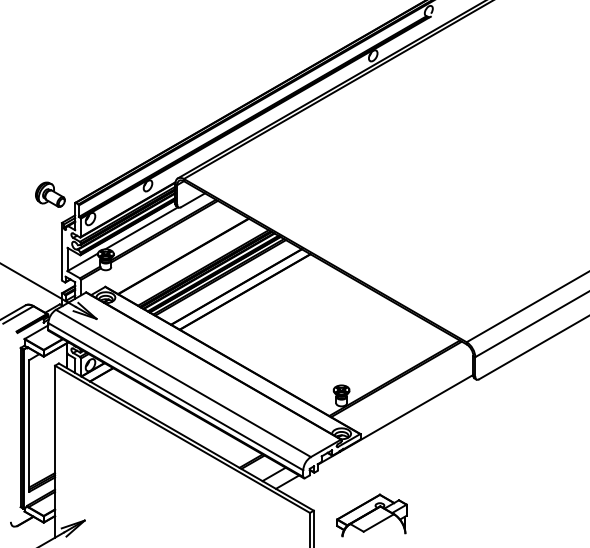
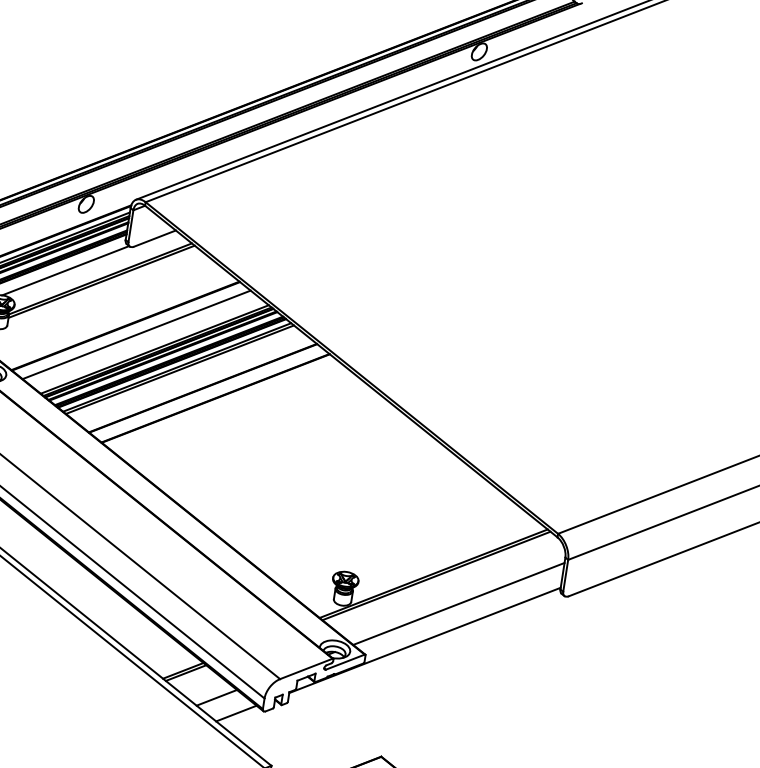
line: (190, 260) -> (135, 334), added
line: (412, 394) -> (458, 604), added

